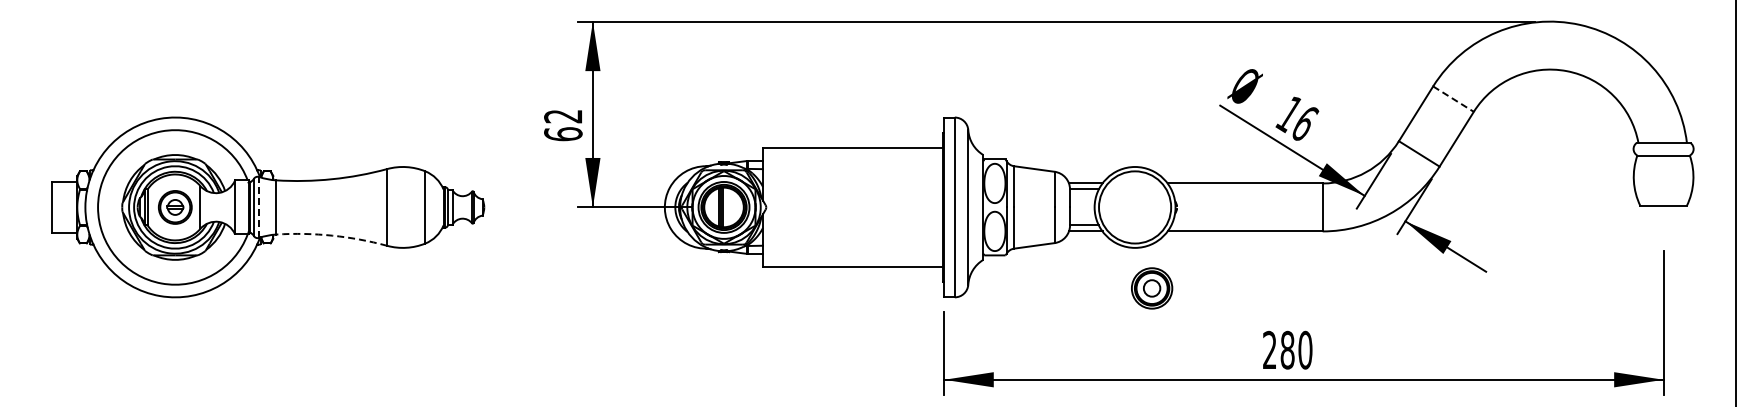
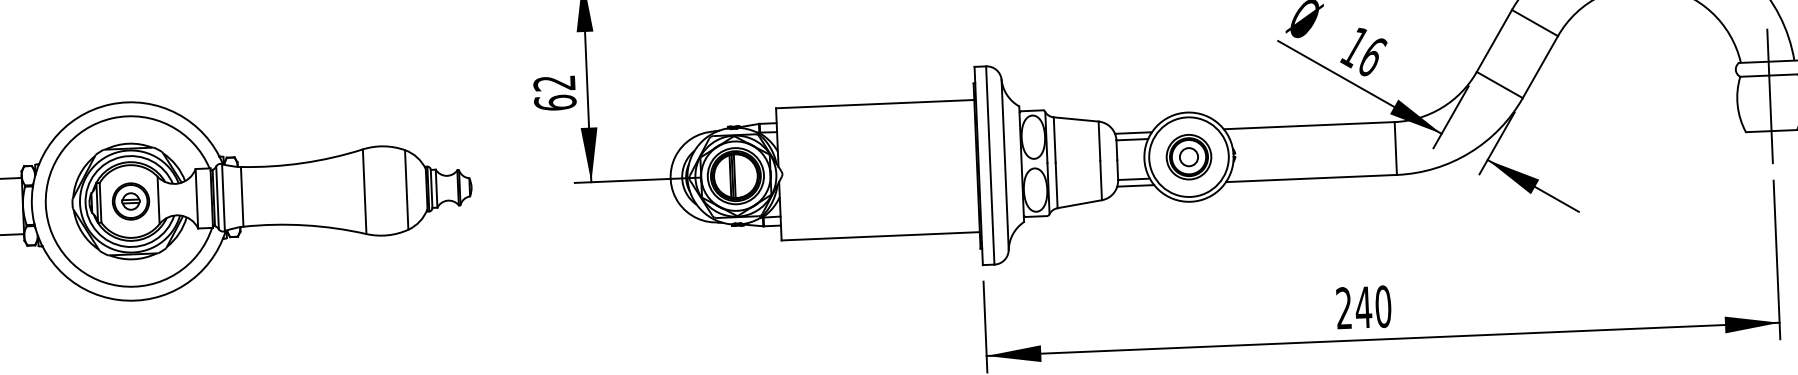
line: (1453, 99) -> (1535, 23), dashed -> solid
line: (1663, 174) -> (1769, 96), added
line: (259, 206) -> (223, 196), dashed -> solid
arc: (332, 235) -> (305, 225), dashed -> solid
part: (1152, 288) -> (1189, 157), moved
text: (1287, 349) -> (1363, 306), 280 -> 240

